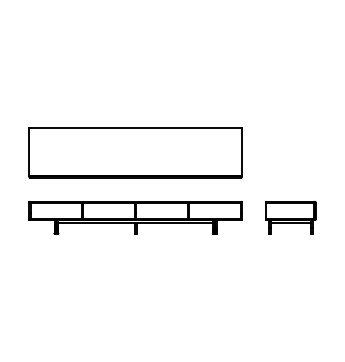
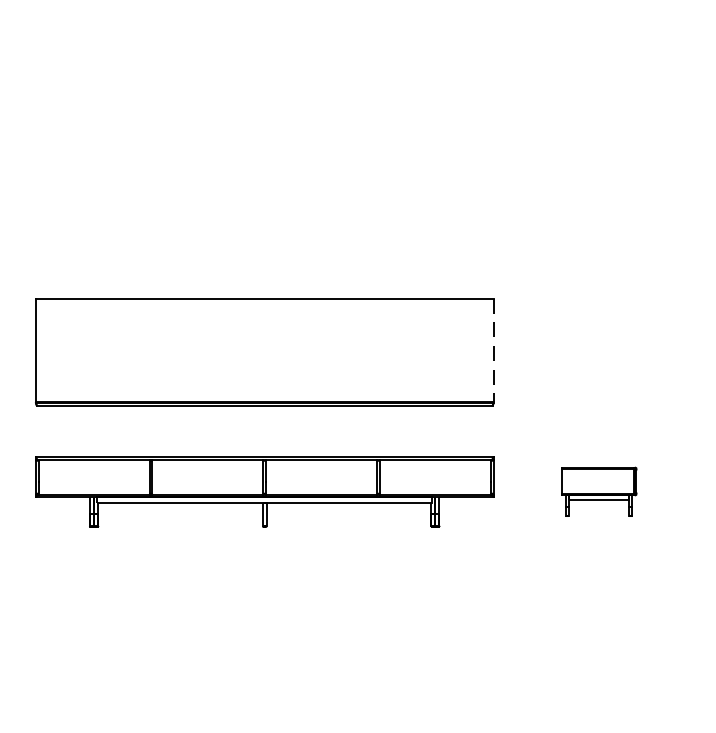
line: (241, 152) -> (492, 351), solid -> dashed
part: (290, 217) -> (598, 491), size x0.7

